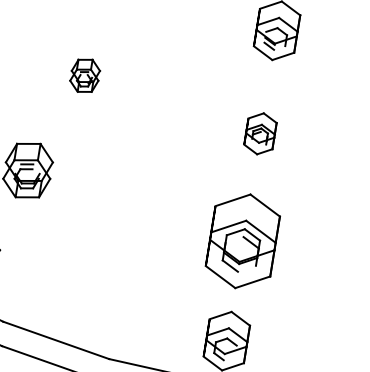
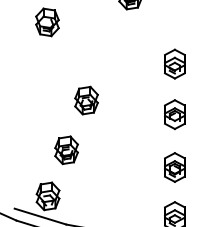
part: (85, 75) -> (86, 100), size x1.67
part: (259, 133) -> (174, 114), size x1.43
part: (242, 241) -> (174, 167), size x0.62

